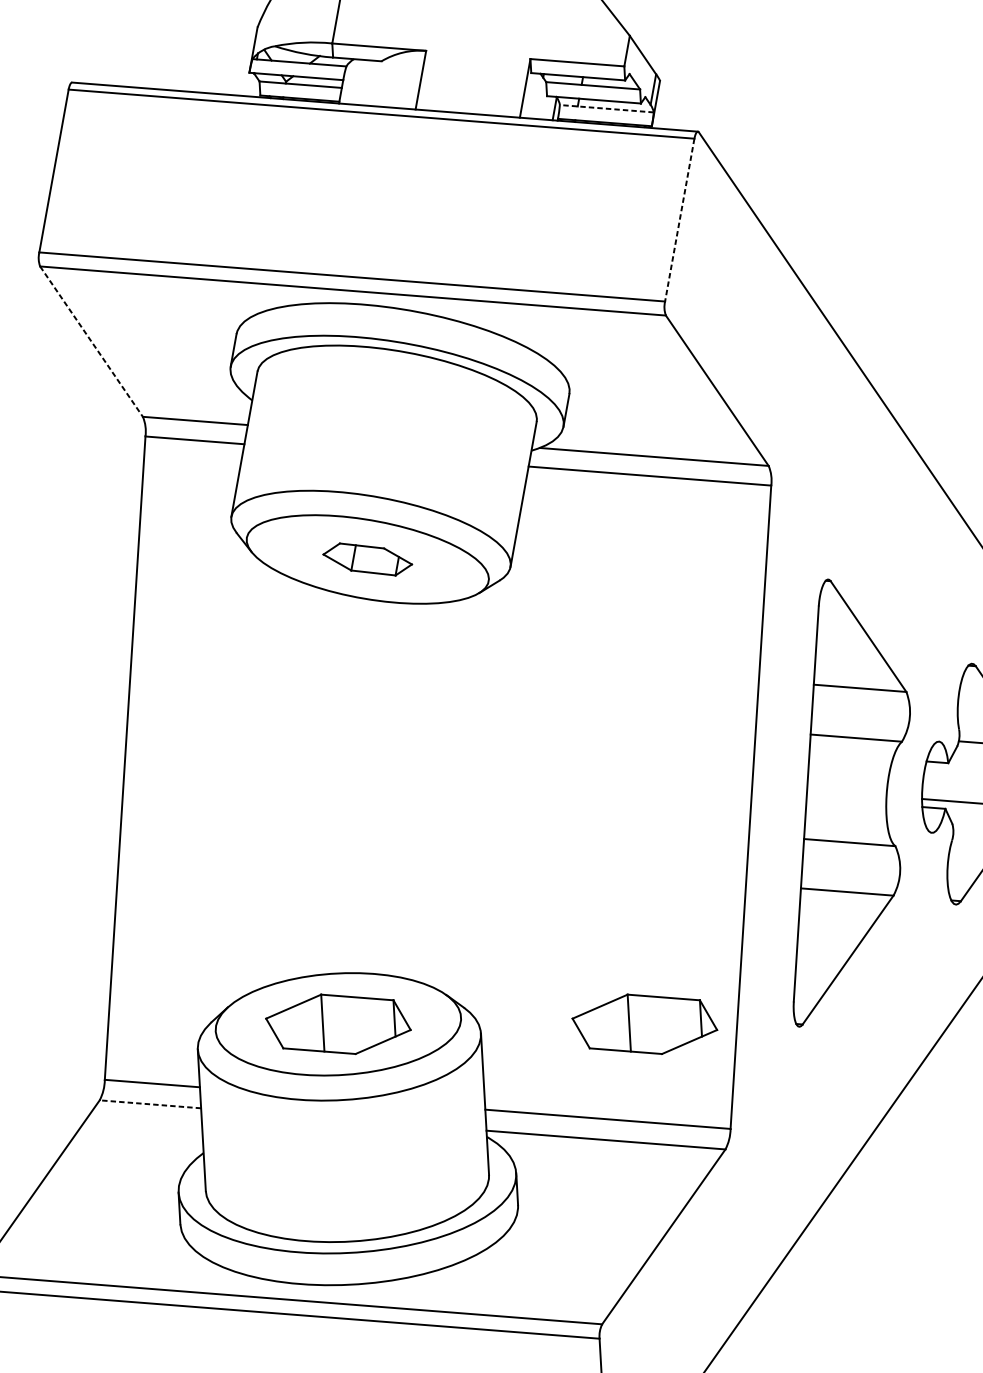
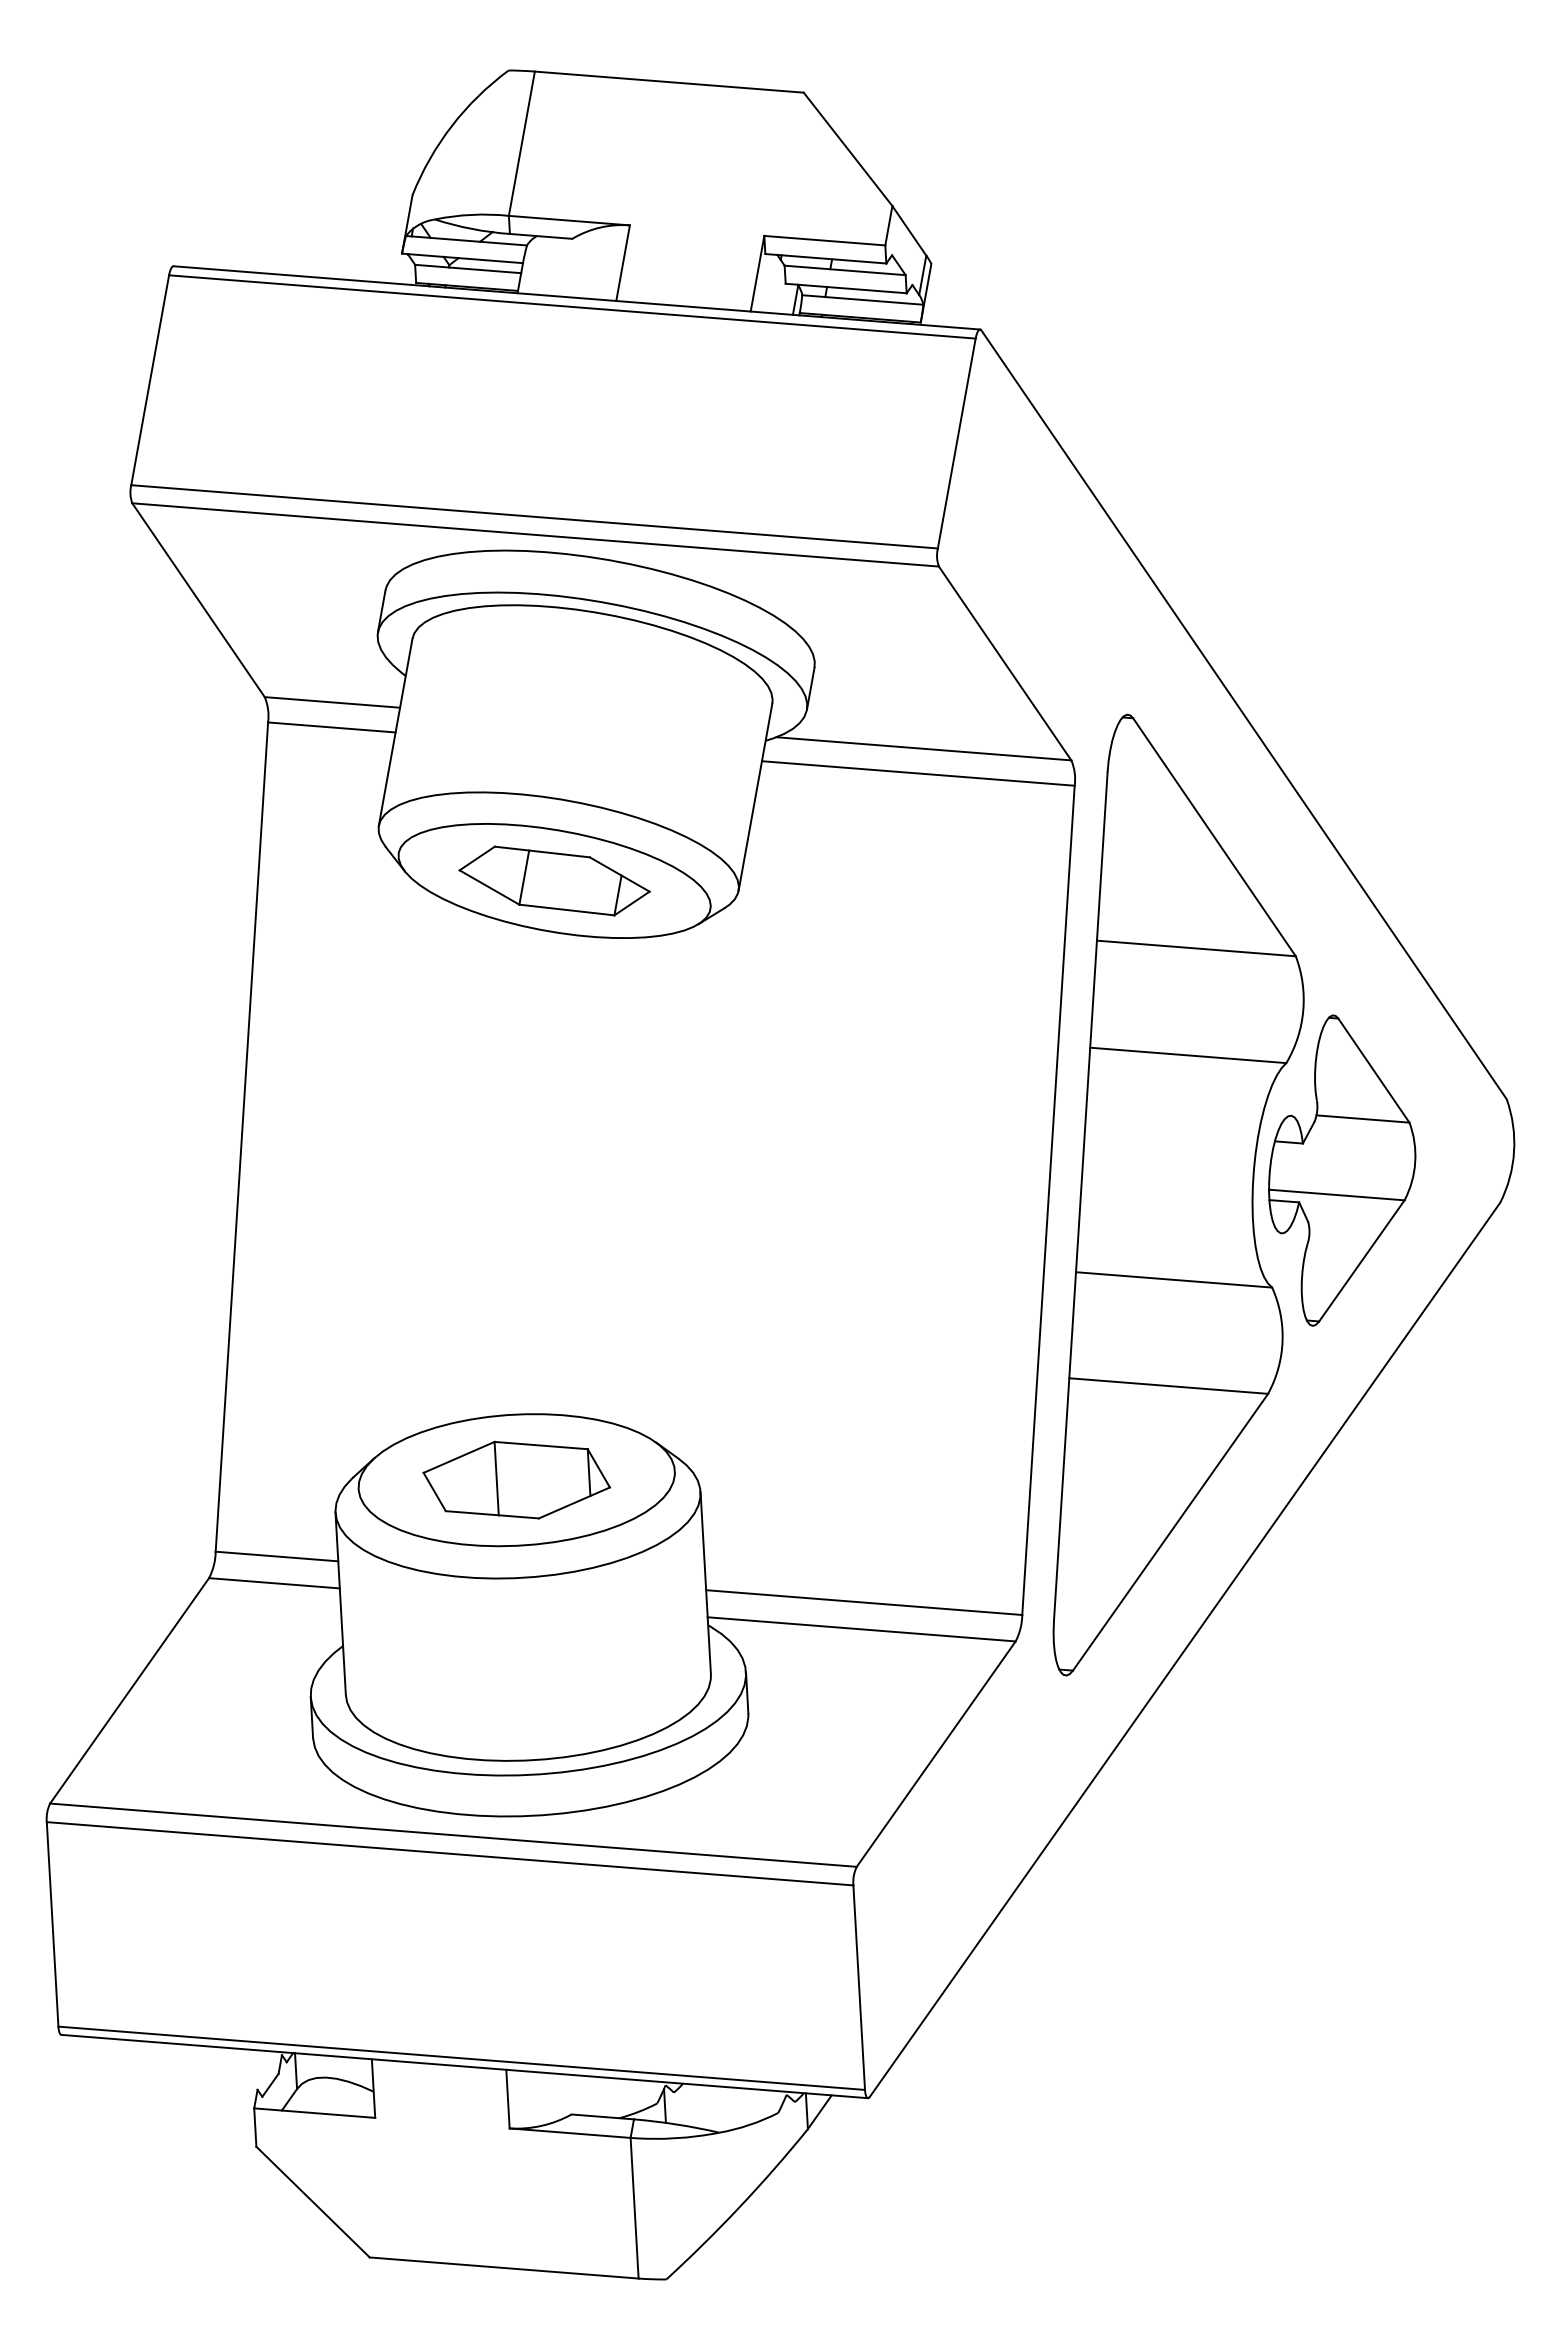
line: (606, 108) -> (862, 299), dashed -> solid
line: (679, 220) -> (956, 443), dashed -> solid
line: (91, 341) -> (198, 600), dashed -> solid
part: (367, 559) -> (554, 880), size x1.67
part: (851, 802) -> (1178, 1194), size x1.67
part: (644, 1023) -> (911, 1479), removed
line: (150, 1104) -> (274, 1583), dashed -> solid

